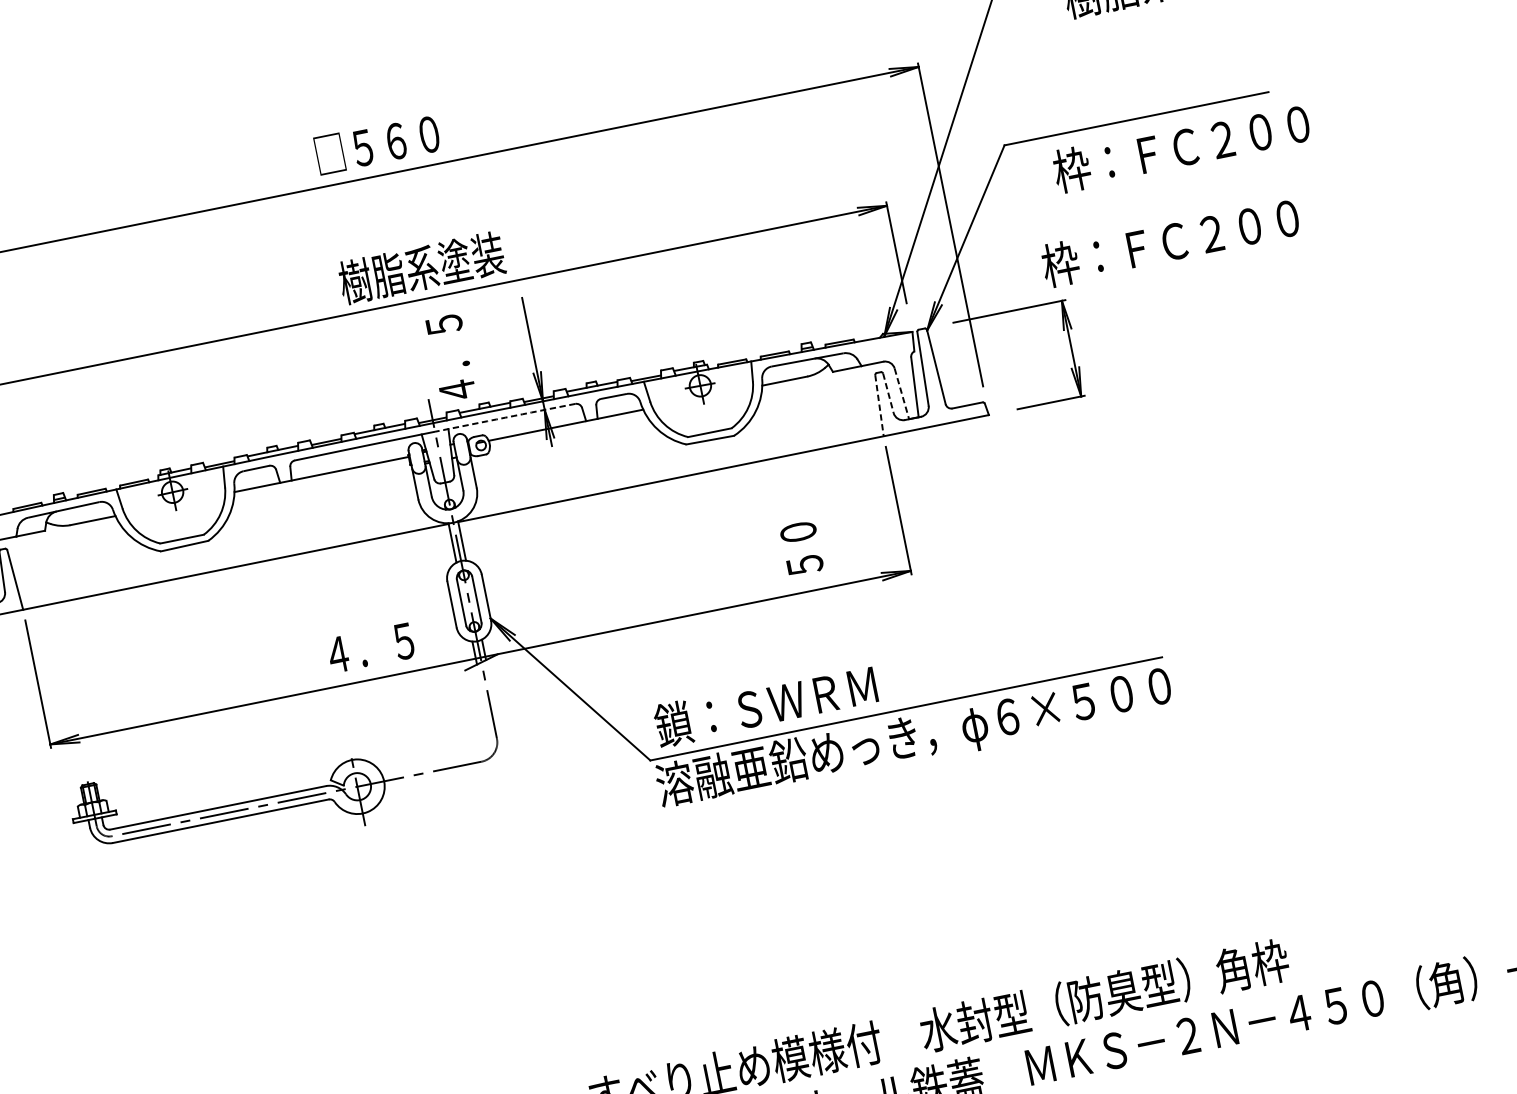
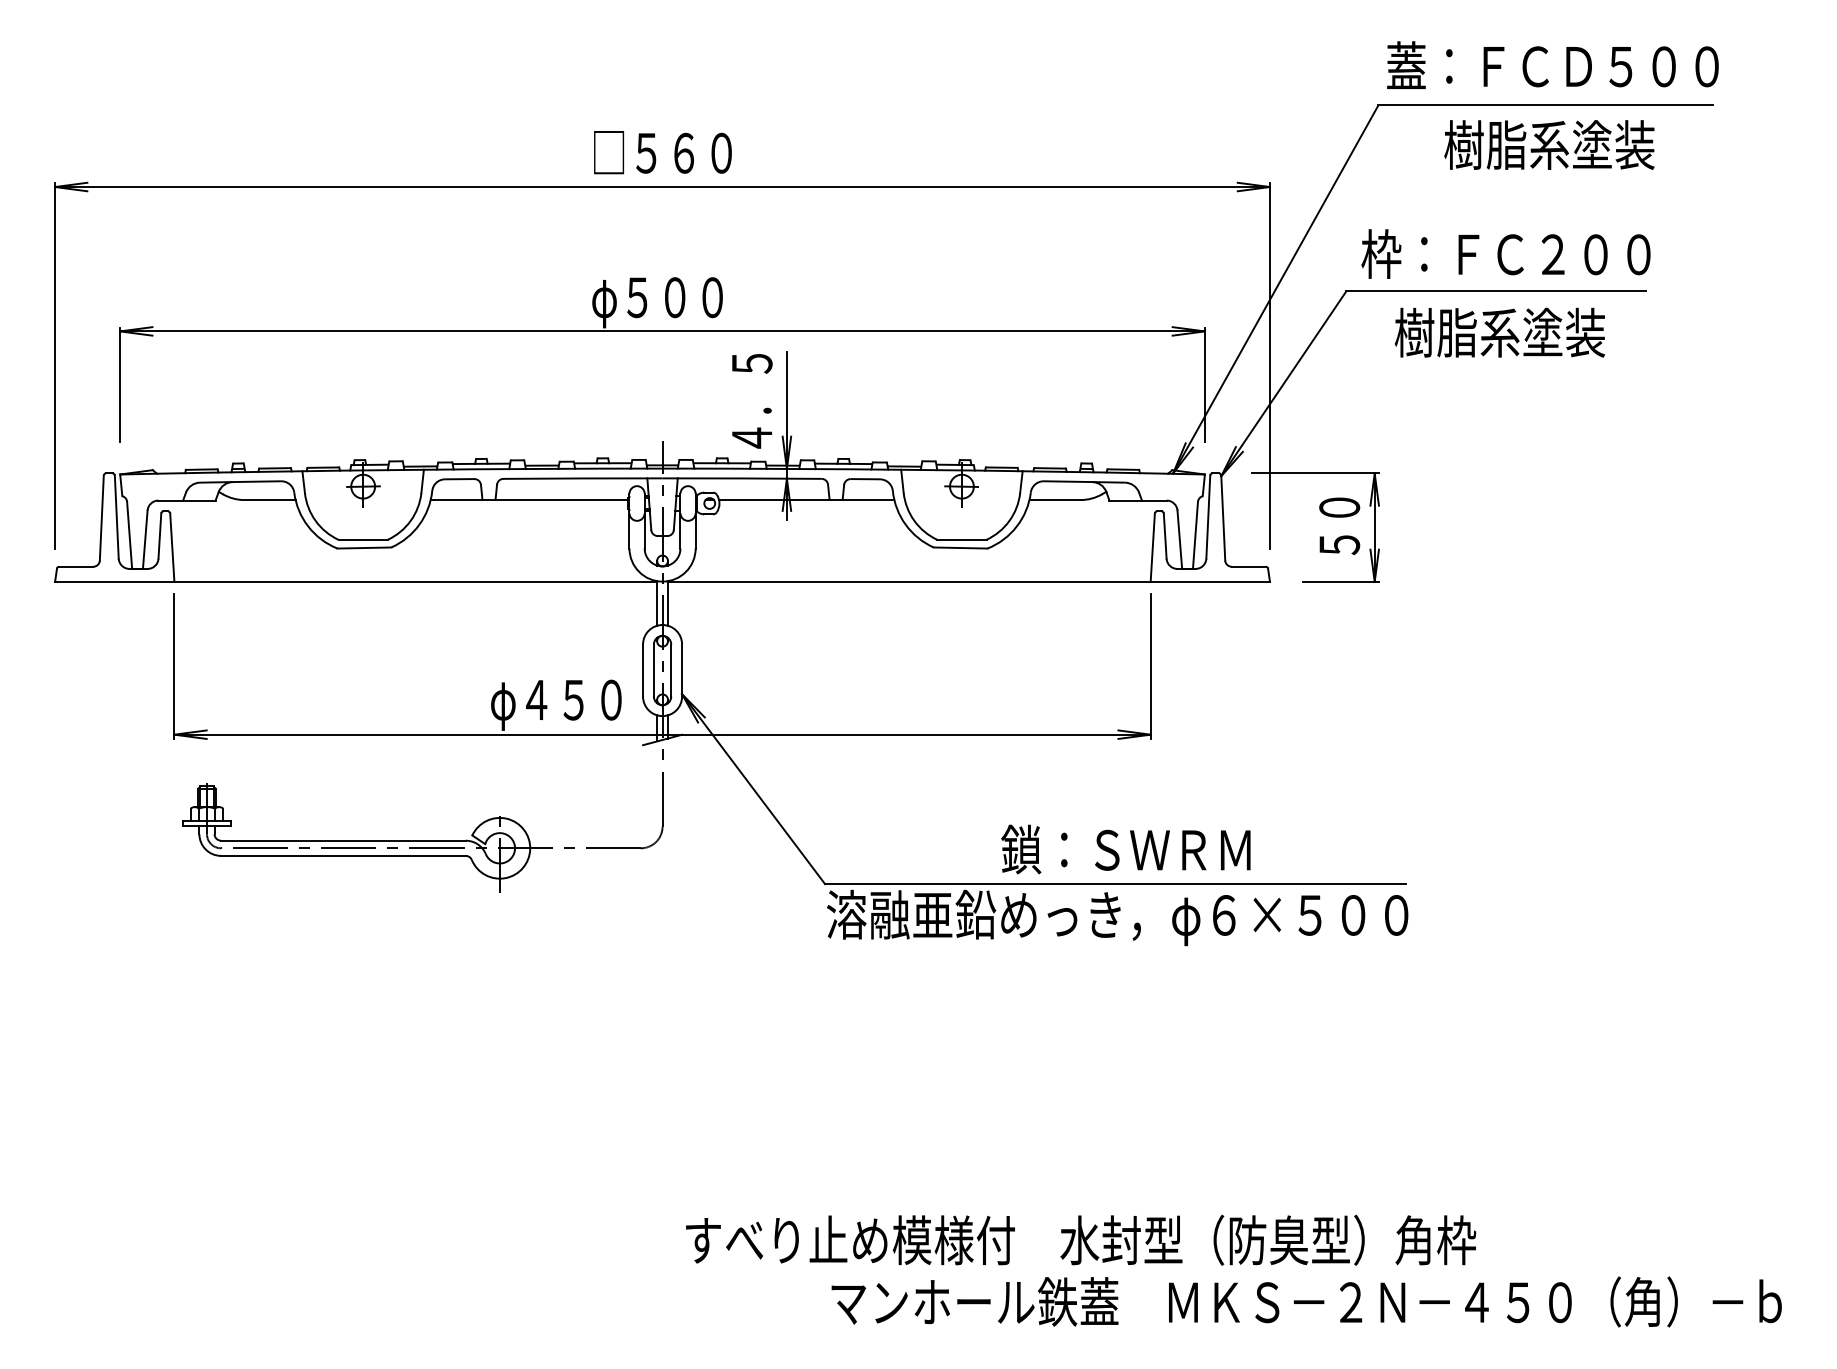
text: (1181, 147) -> (1538, 332), 枠：ＦＣ２００ -> 樹脂系塗装
text: (1169, 241) -> (1505, 253), moved
text: (421, 271) -> (683, 300), 樹脂系塗装 -> φ５００
text: (451, 357) -> (752, 401), moved
line: (888, 393) -> (1165, 536), dashed -> solid
line: (901, 394) -> (1179, 540), dashed -> solid
line: (879, 406) -> (1152, 548), dashed -> solid
arc: (505, 417) -> (742, 478), dashed -> solid
text: (801, 548) -> (1339, 526), moved
text: (381, 649) -> (556, 704), ４．５ -> φ４５０
text: (765, 705) -> (1125, 849), moved

